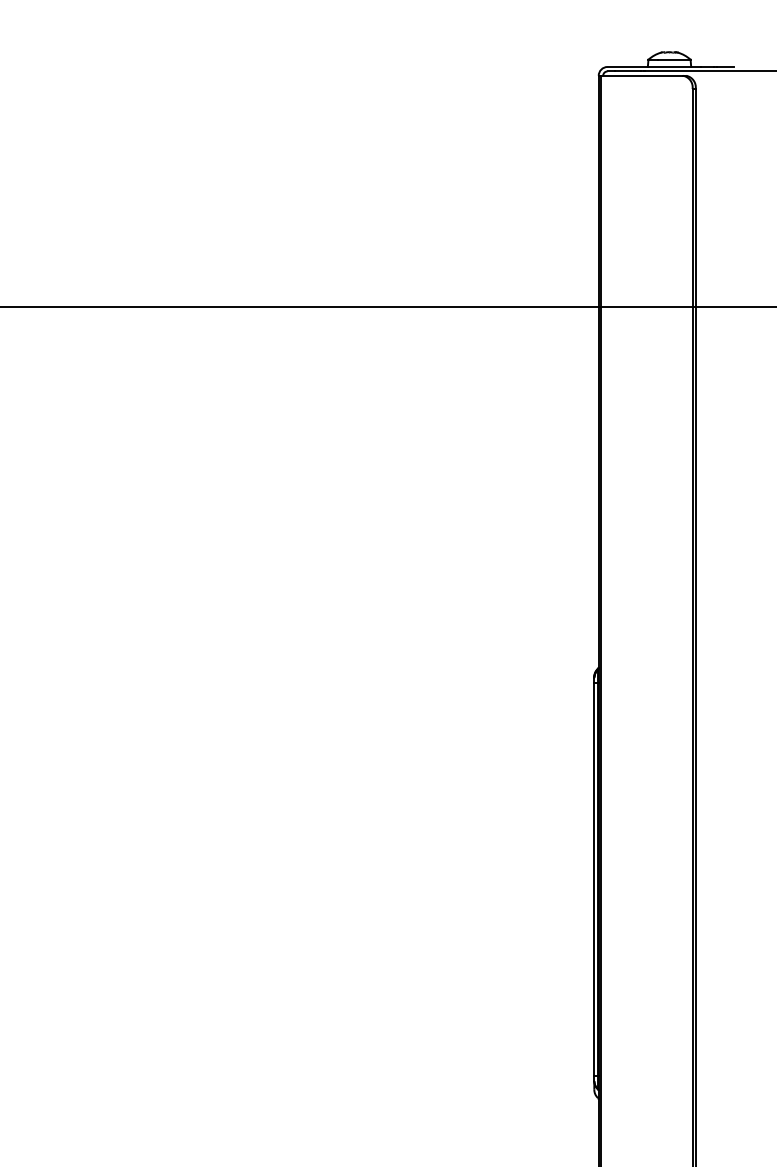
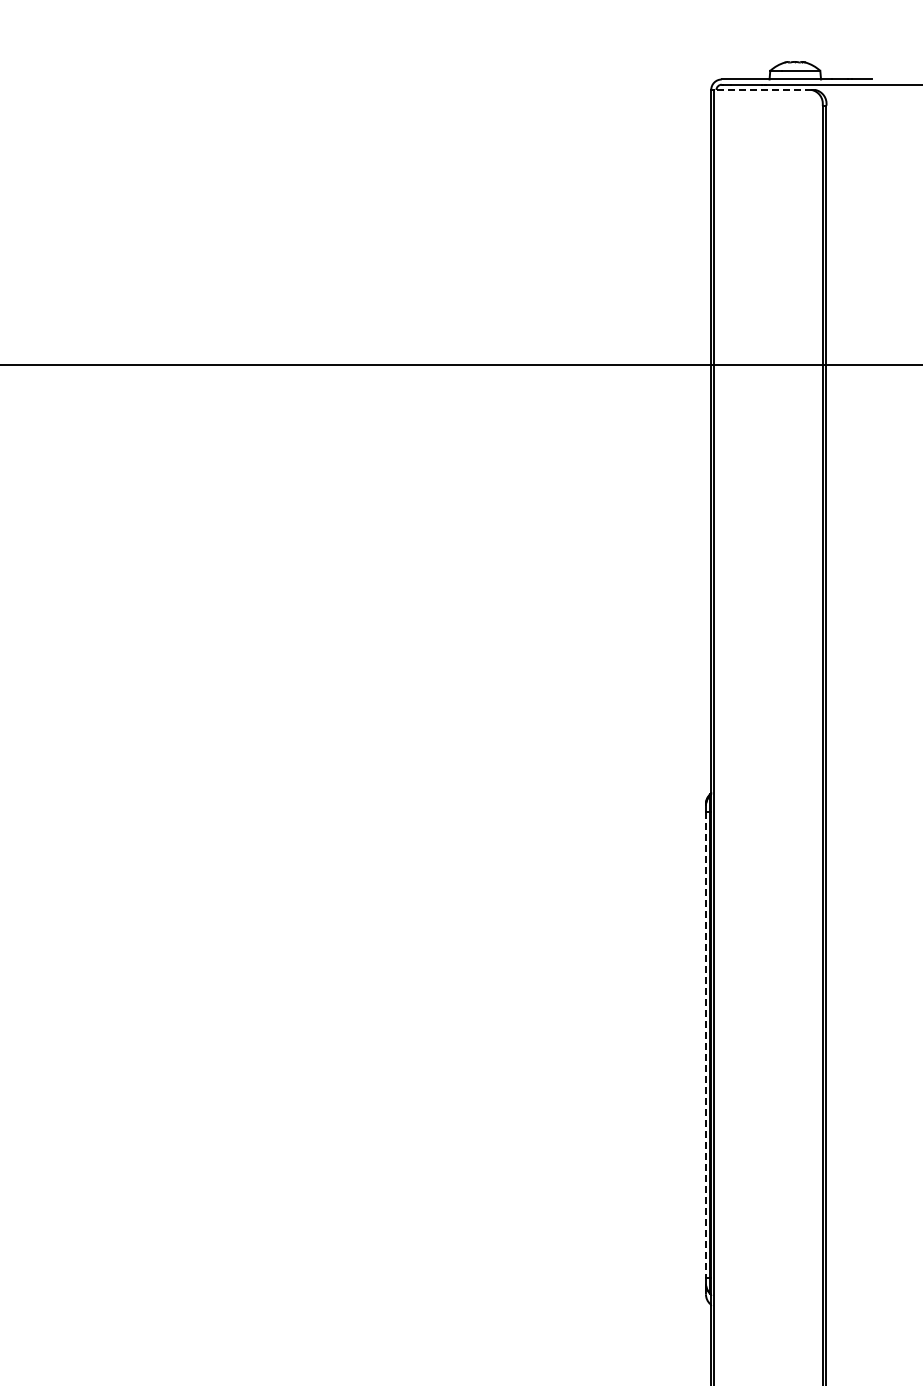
line: (641, 76) -> (762, 90), solid -> dashed
line: (593, 880) -> (705, 1045), solid -> dashed

